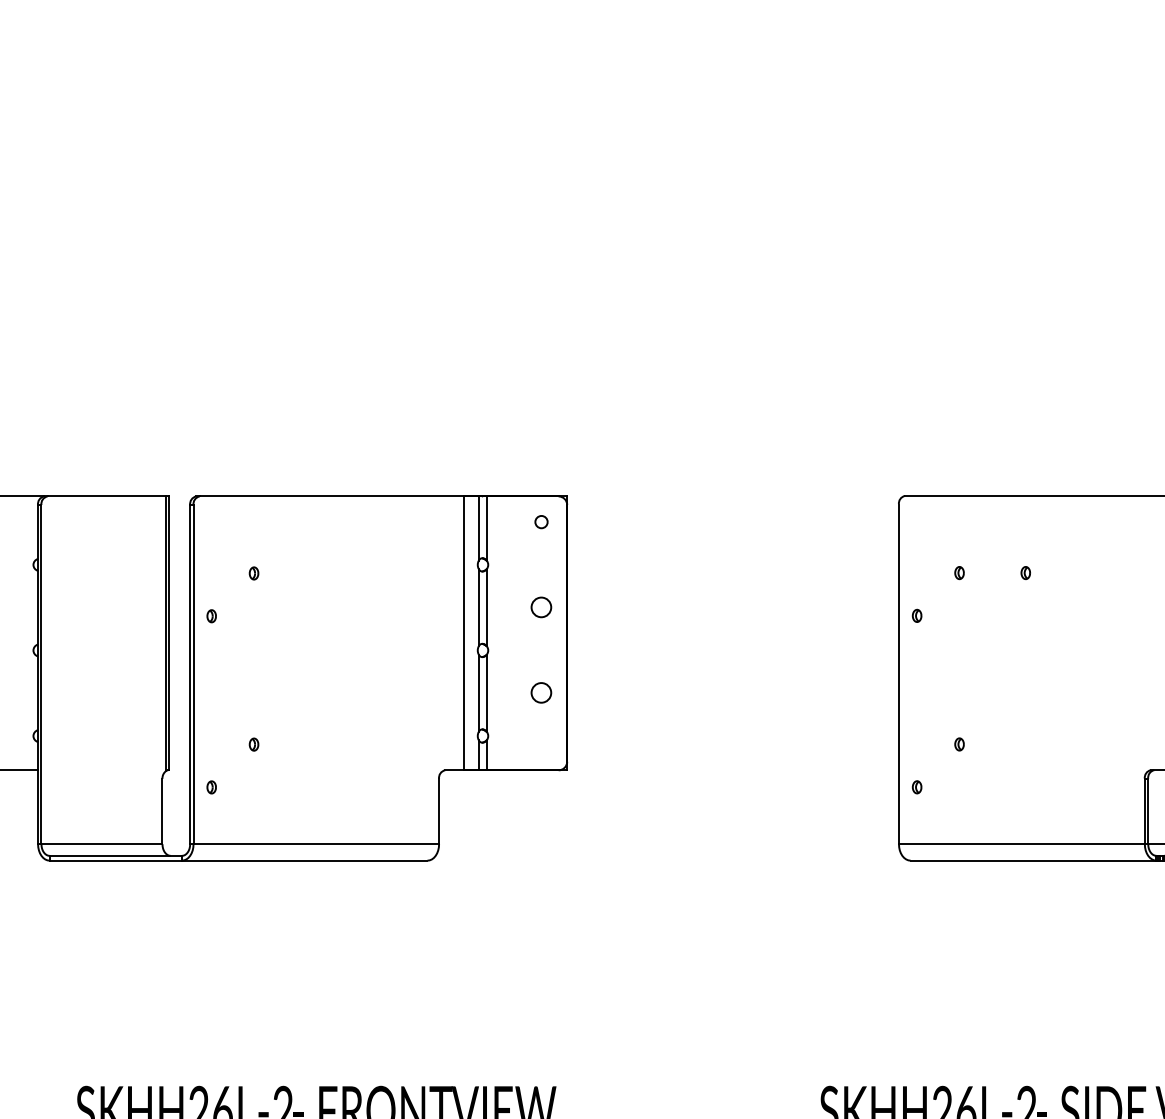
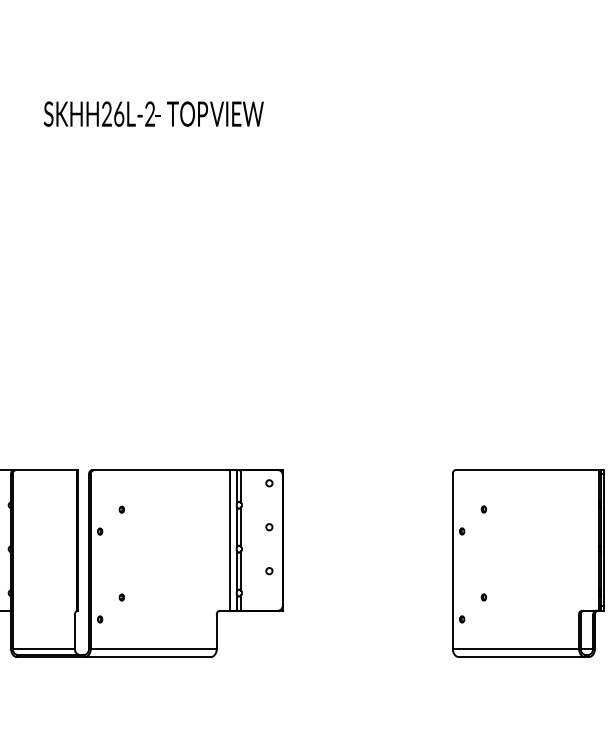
part: (1024, 573) -> (517, 509), removed
circle: (541, 608) -> (269, 527), size x0.62
circle: (541, 693) -> (269, 571), size x0.62

